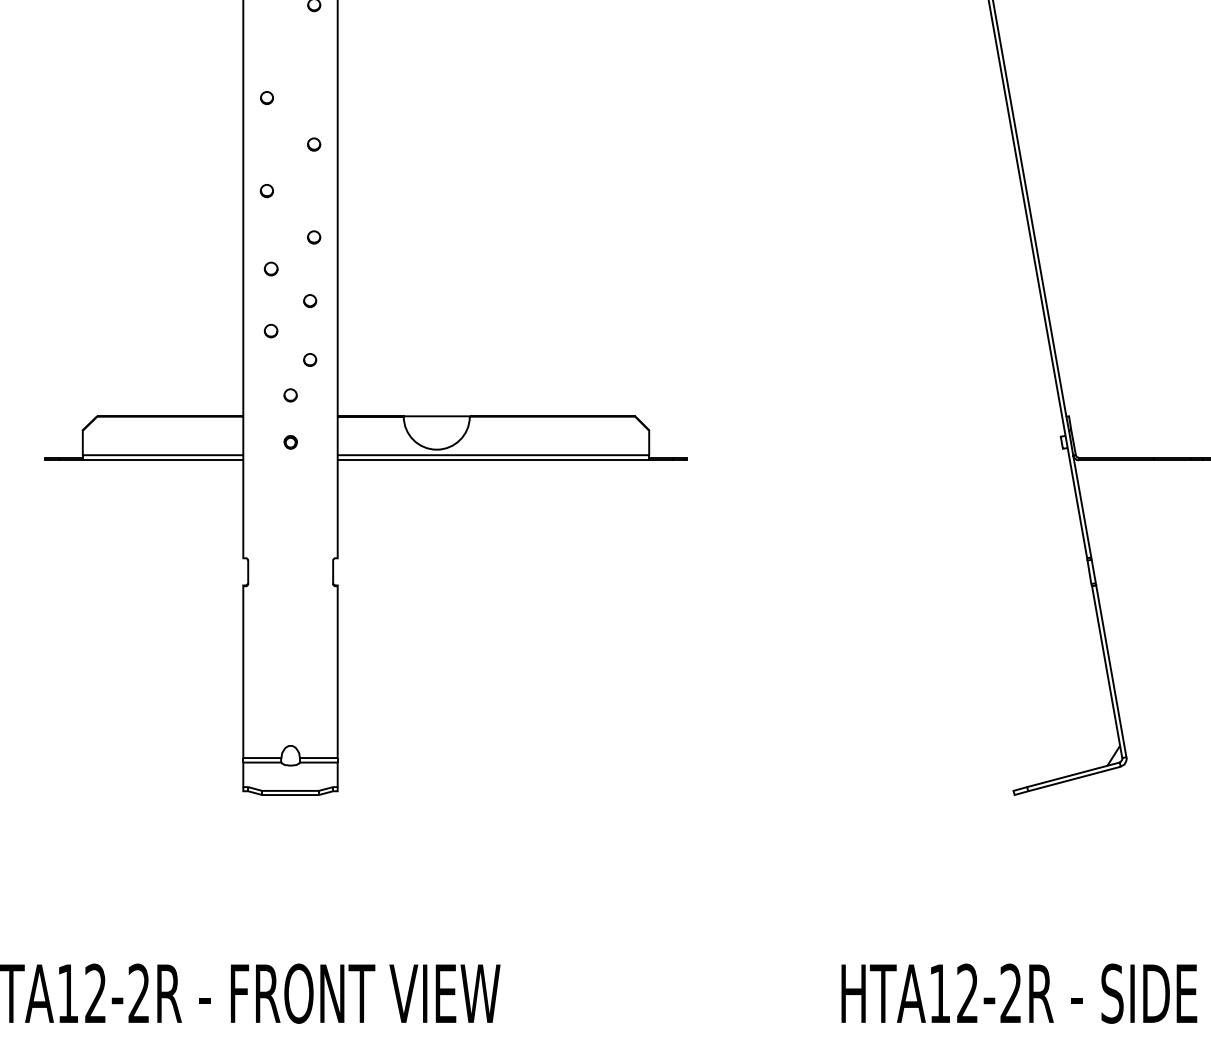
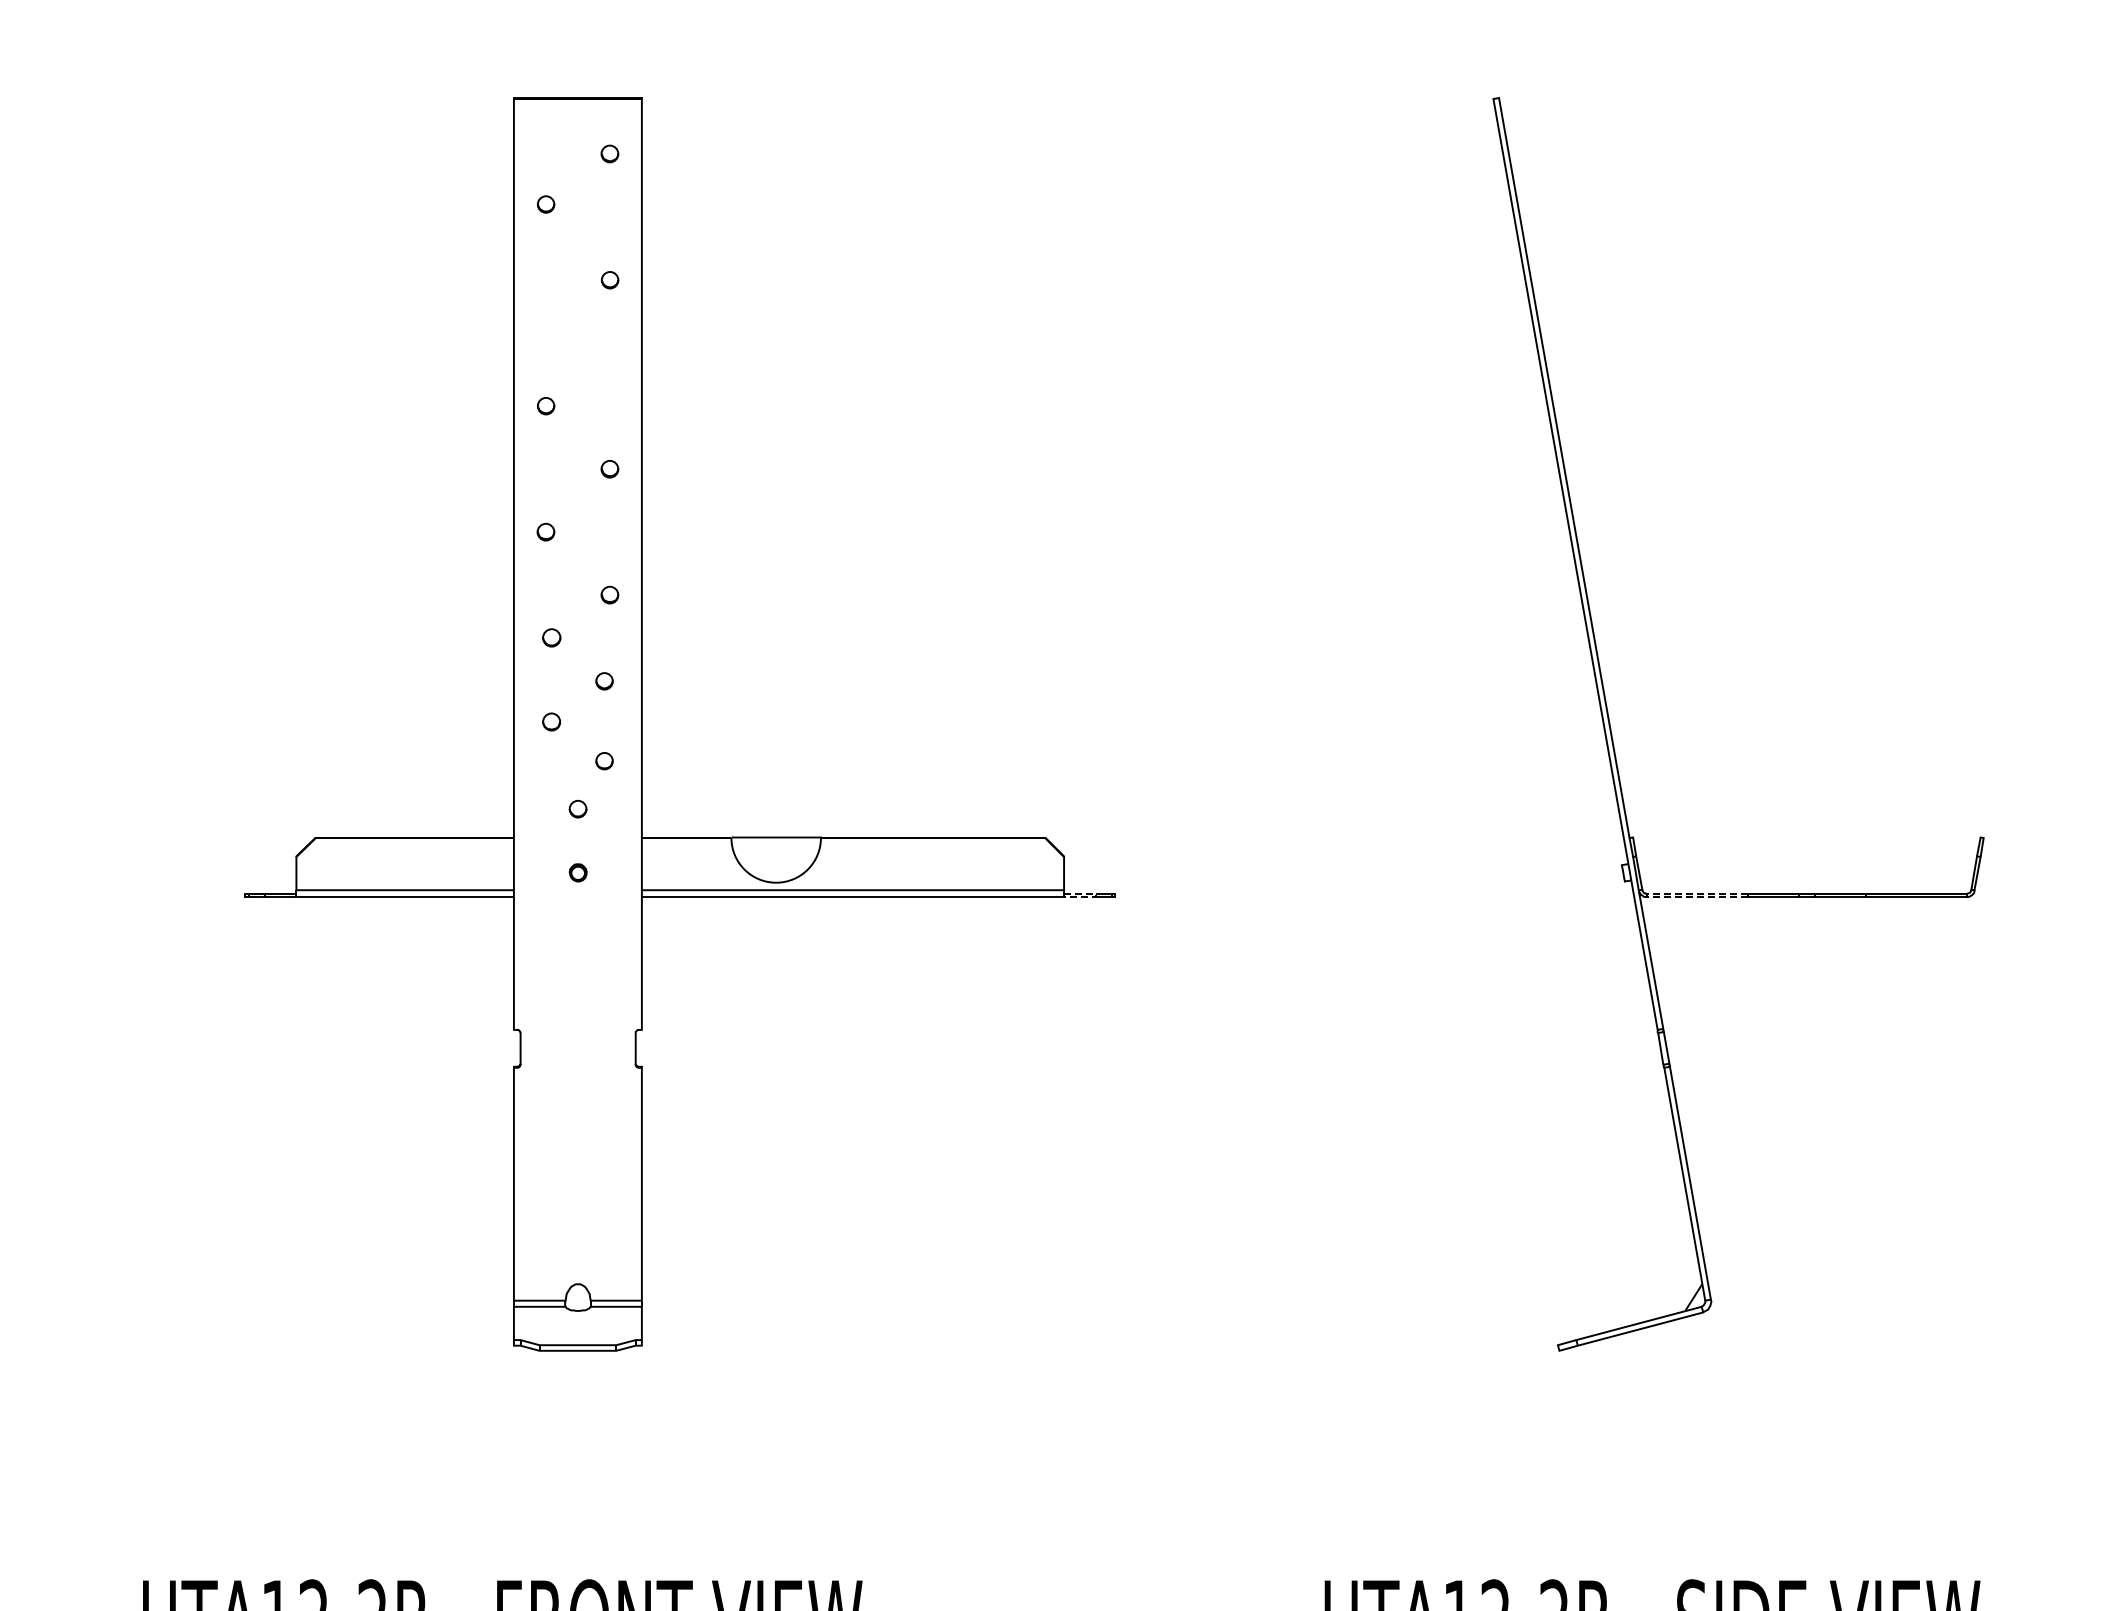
line: (673, 459) -> (1096, 895), solid -> dashed
line: (1078, 459) -> (1646, 895), solid -> dashed

